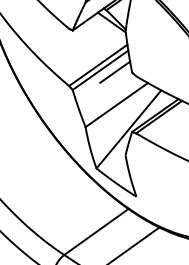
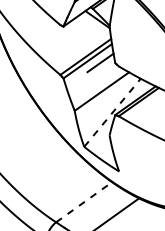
line: (128, 129) -> (112, 112), solid -> dashed
line: (96, 231) -> (84, 201), solid -> dashed

